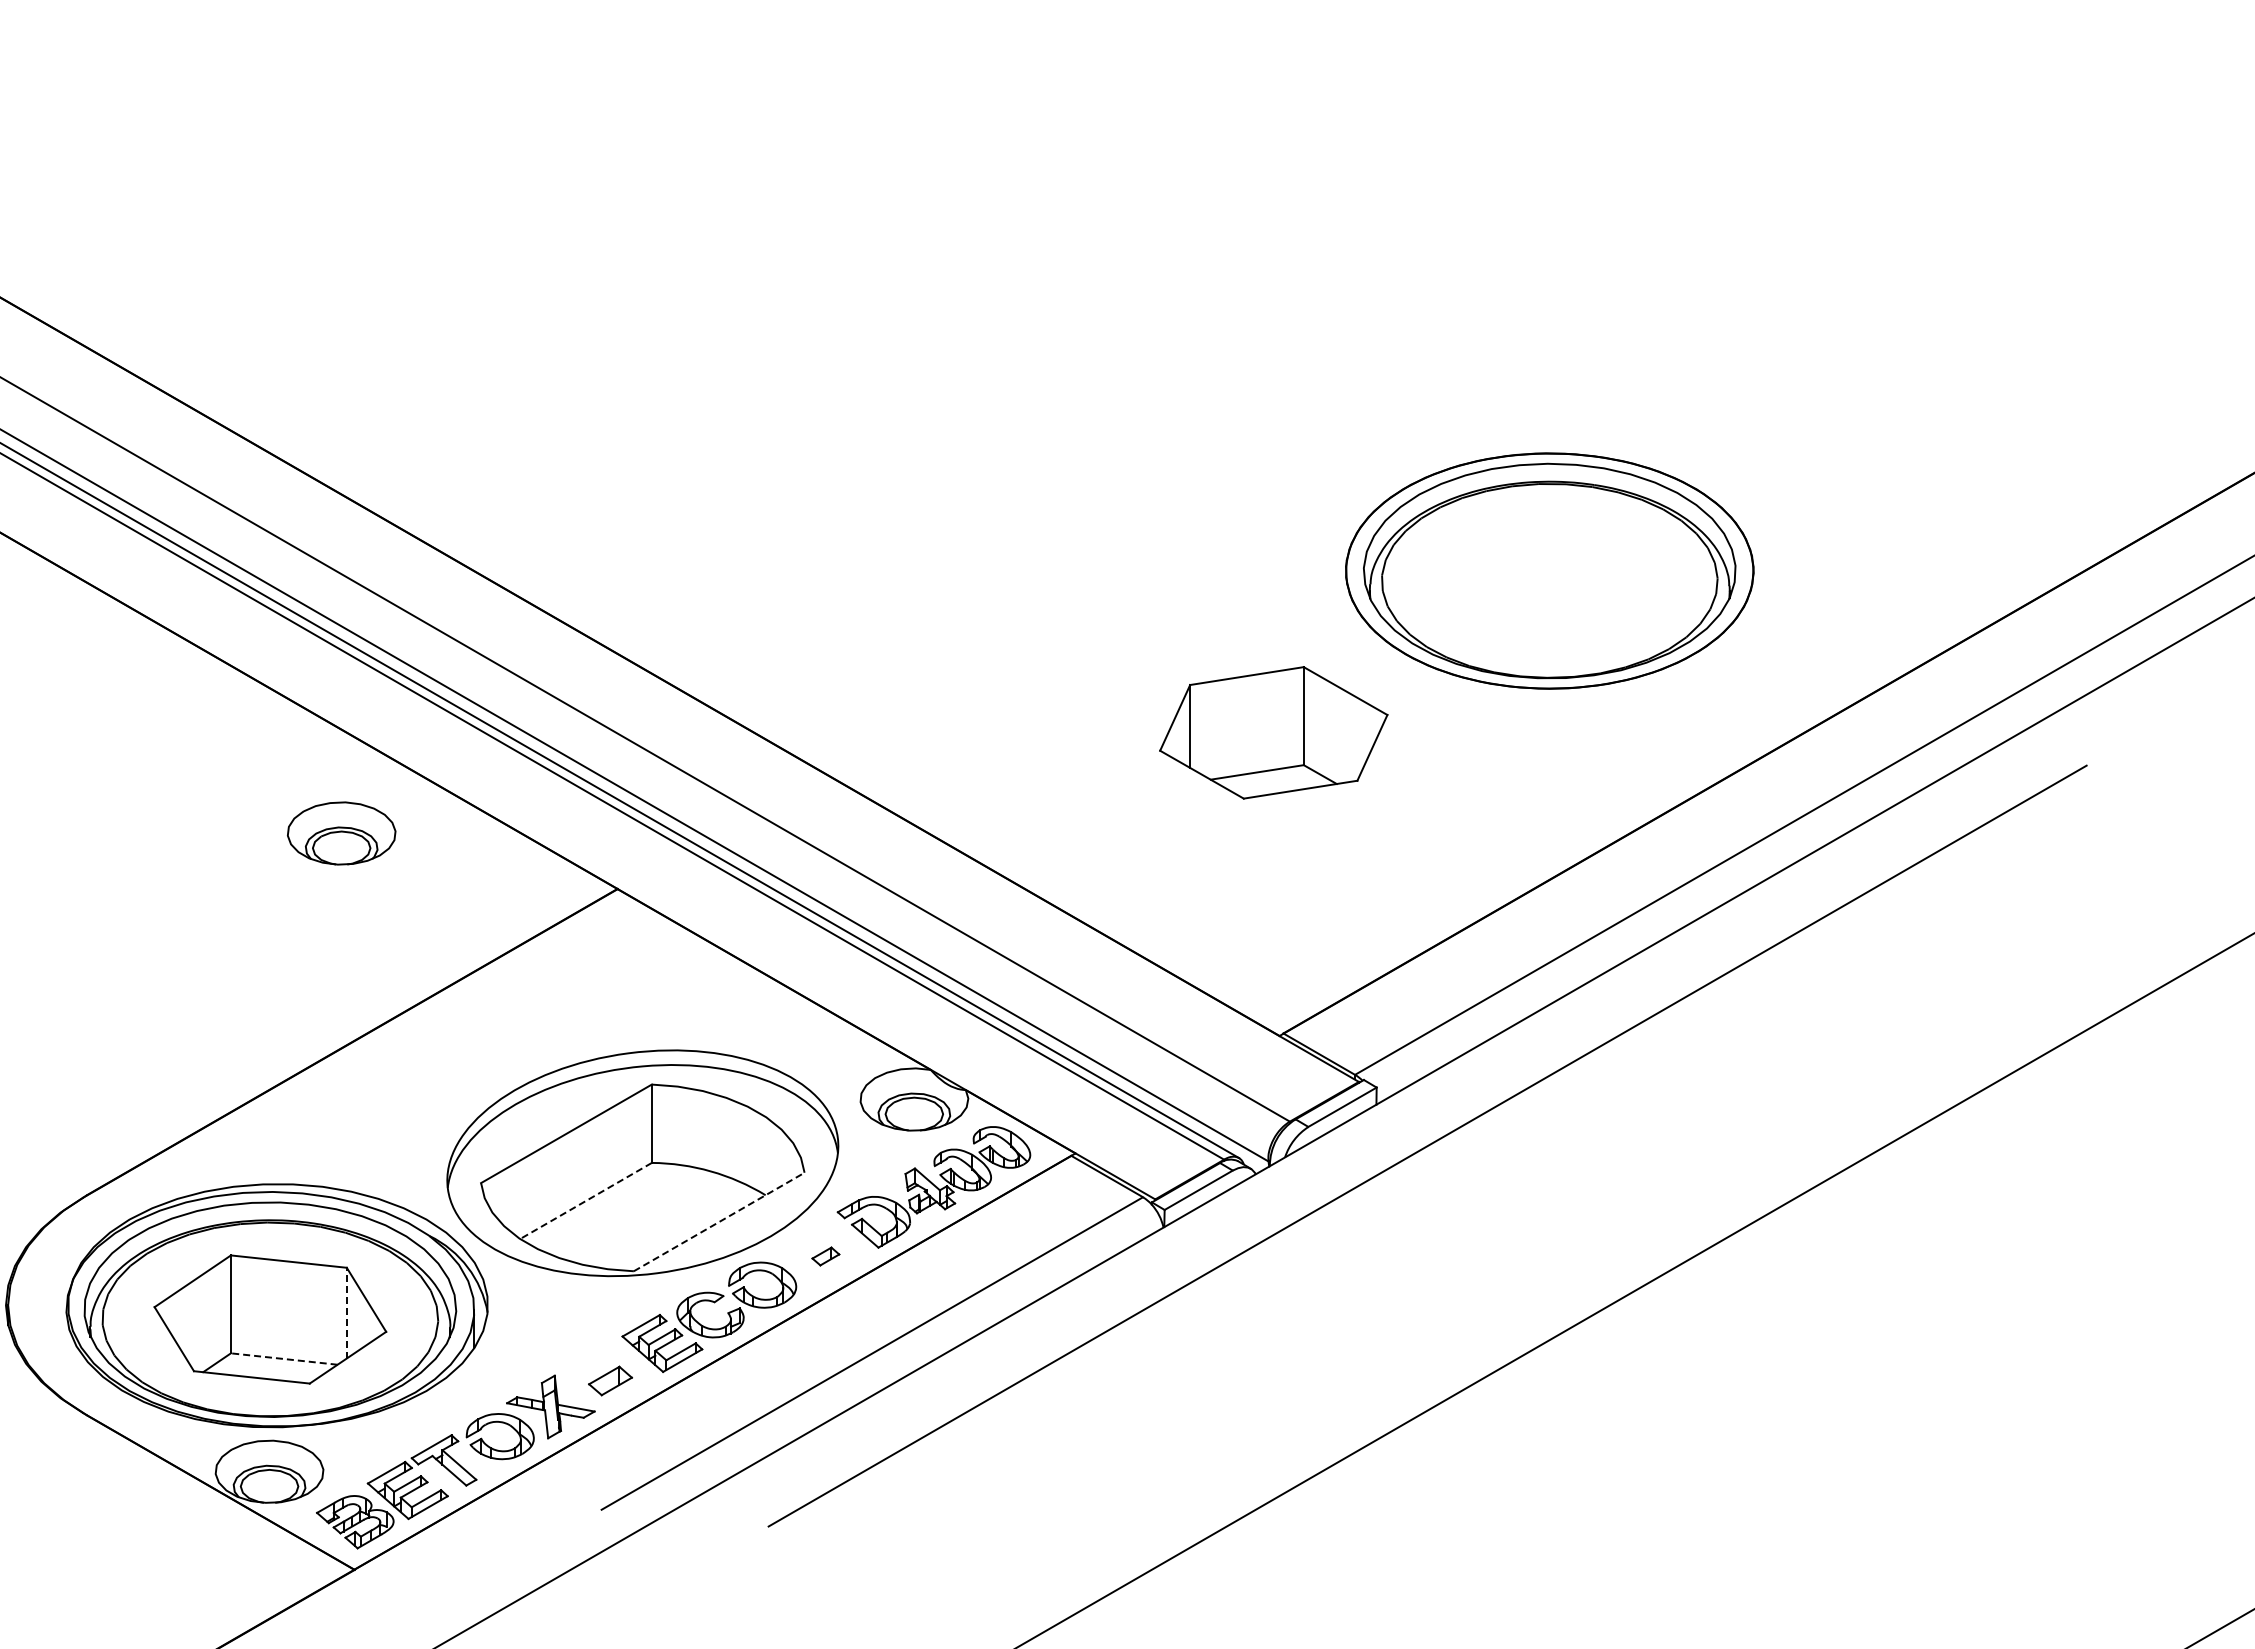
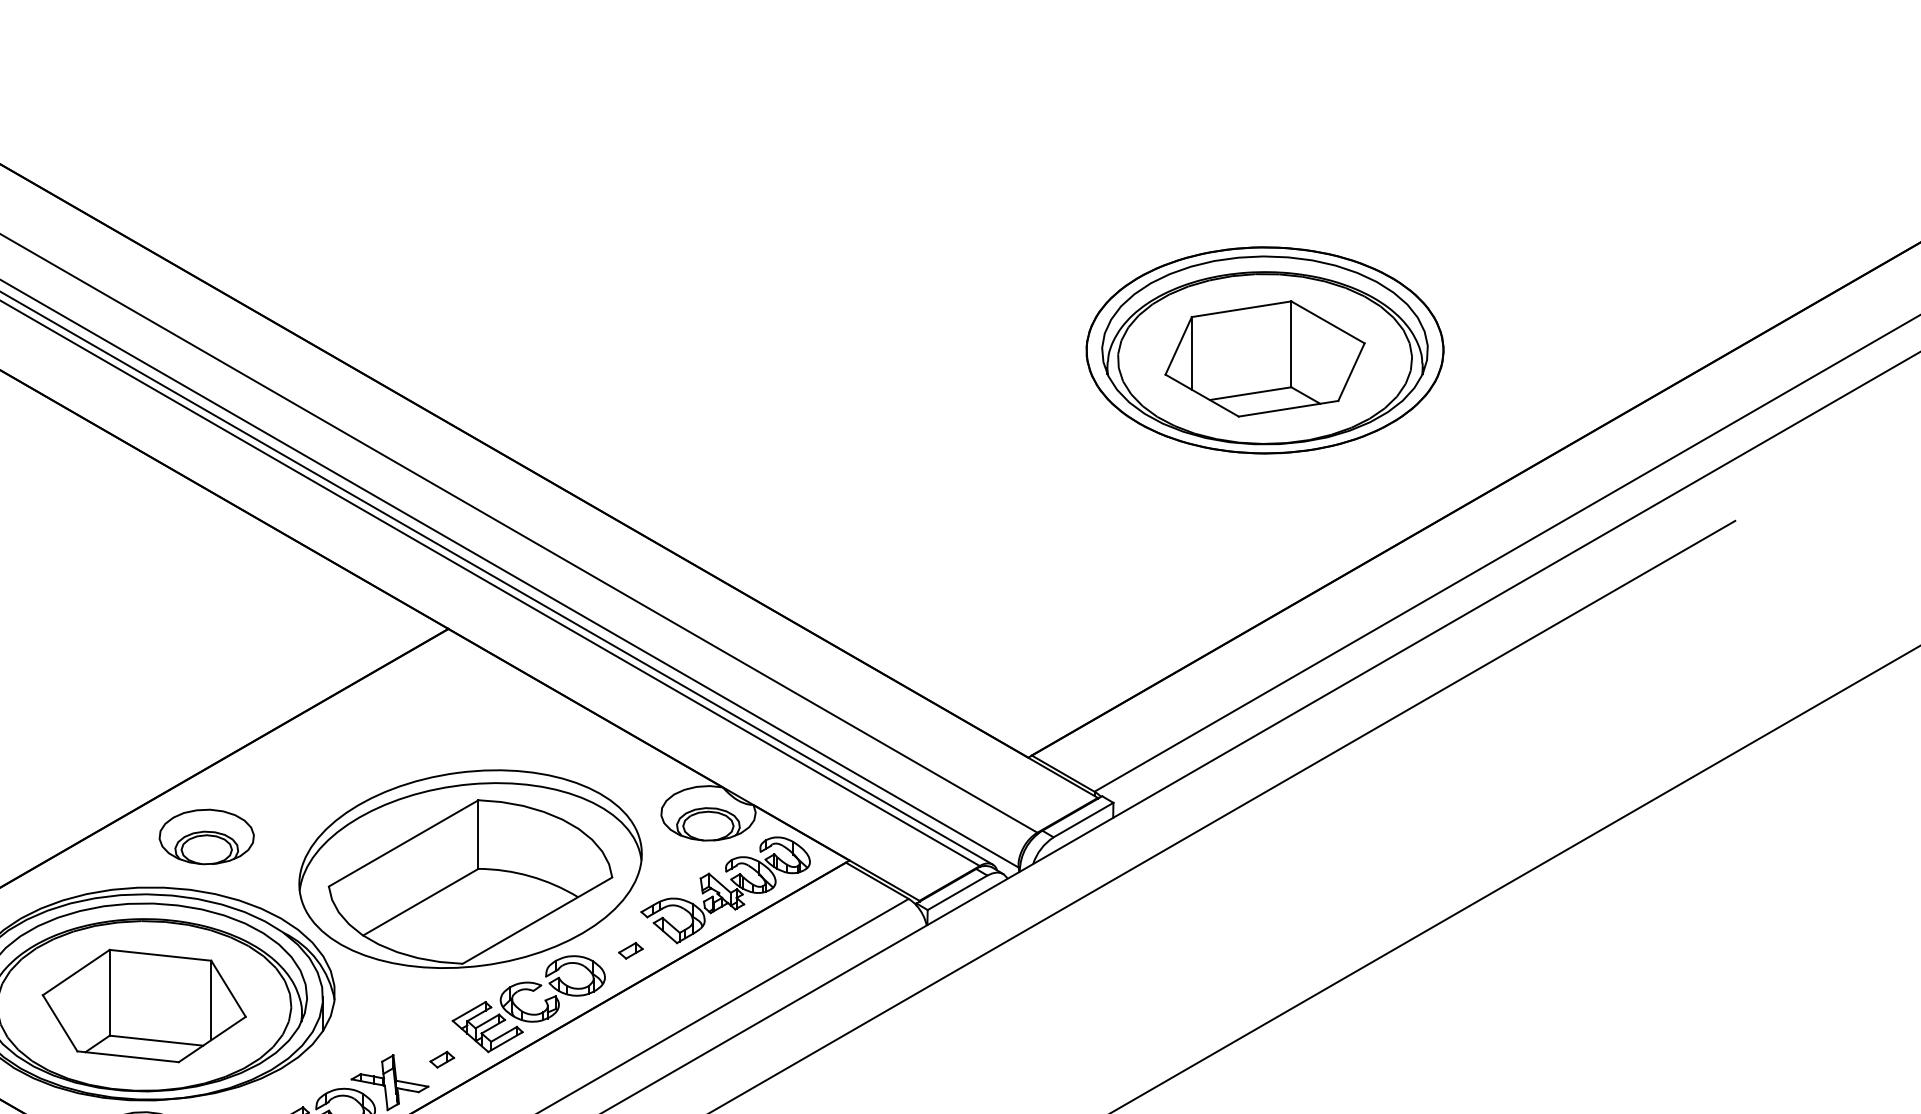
part: (1273, 732) -> (1264, 358), moved
part: (341, 833) -> (206, 836), moved
line: (585, 1201) -> (420, 902), dashed -> solid
line: (719, 1222) -> (537, 921), dashed -> solid
line: (346, 1312) -> (210, 999), dashed -> solid
line: (284, 1359) -> (156, 1041), dashed -> solid
part: (610, 1380) -> (442, 1059), size x0.62

